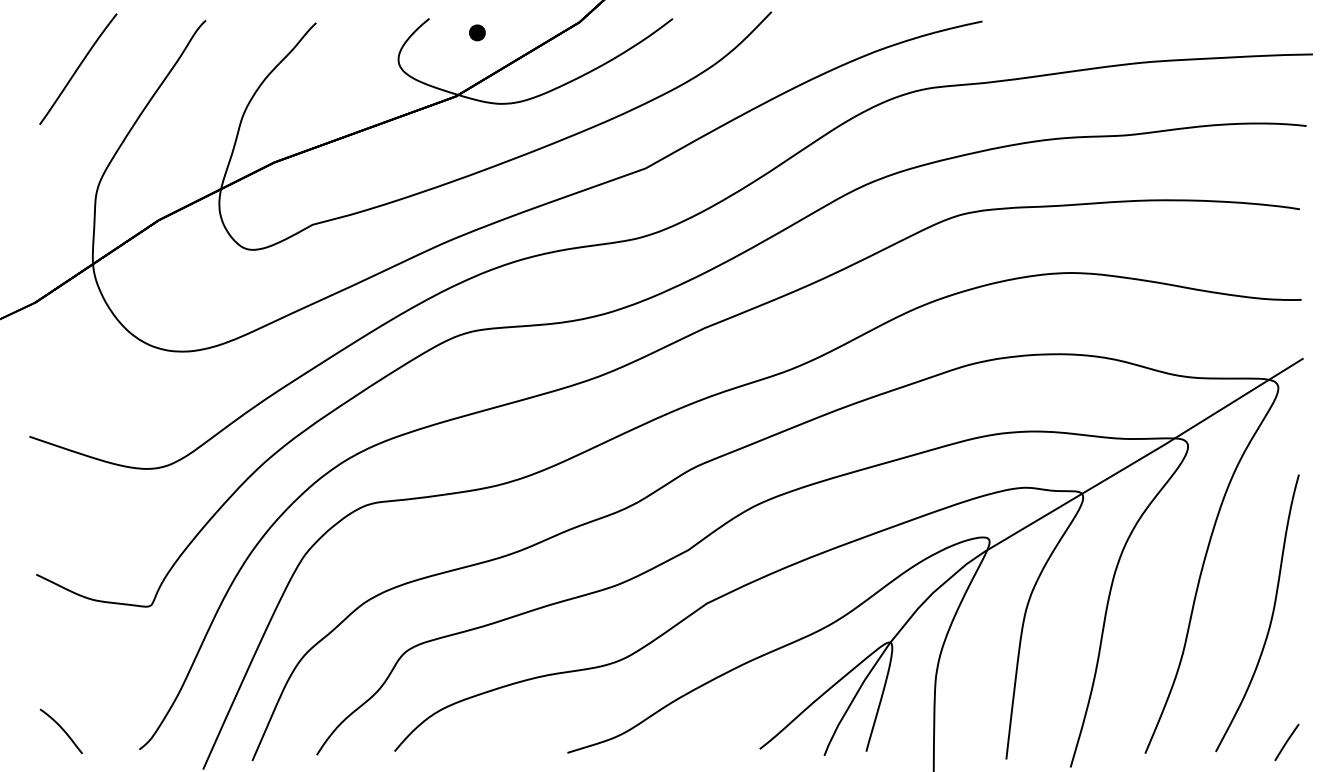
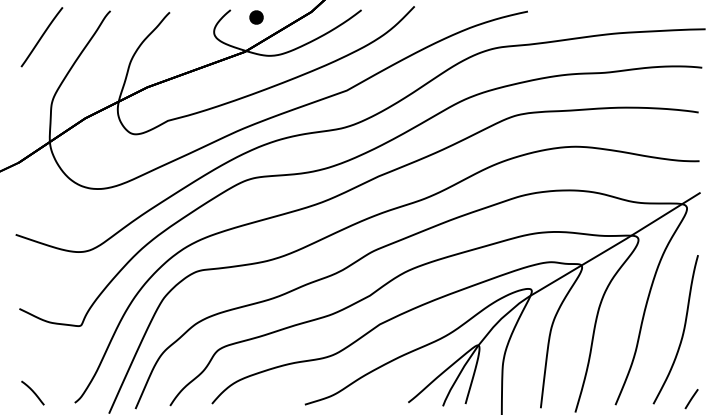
part: (477, 32) -> (256, 17), size x1.6

